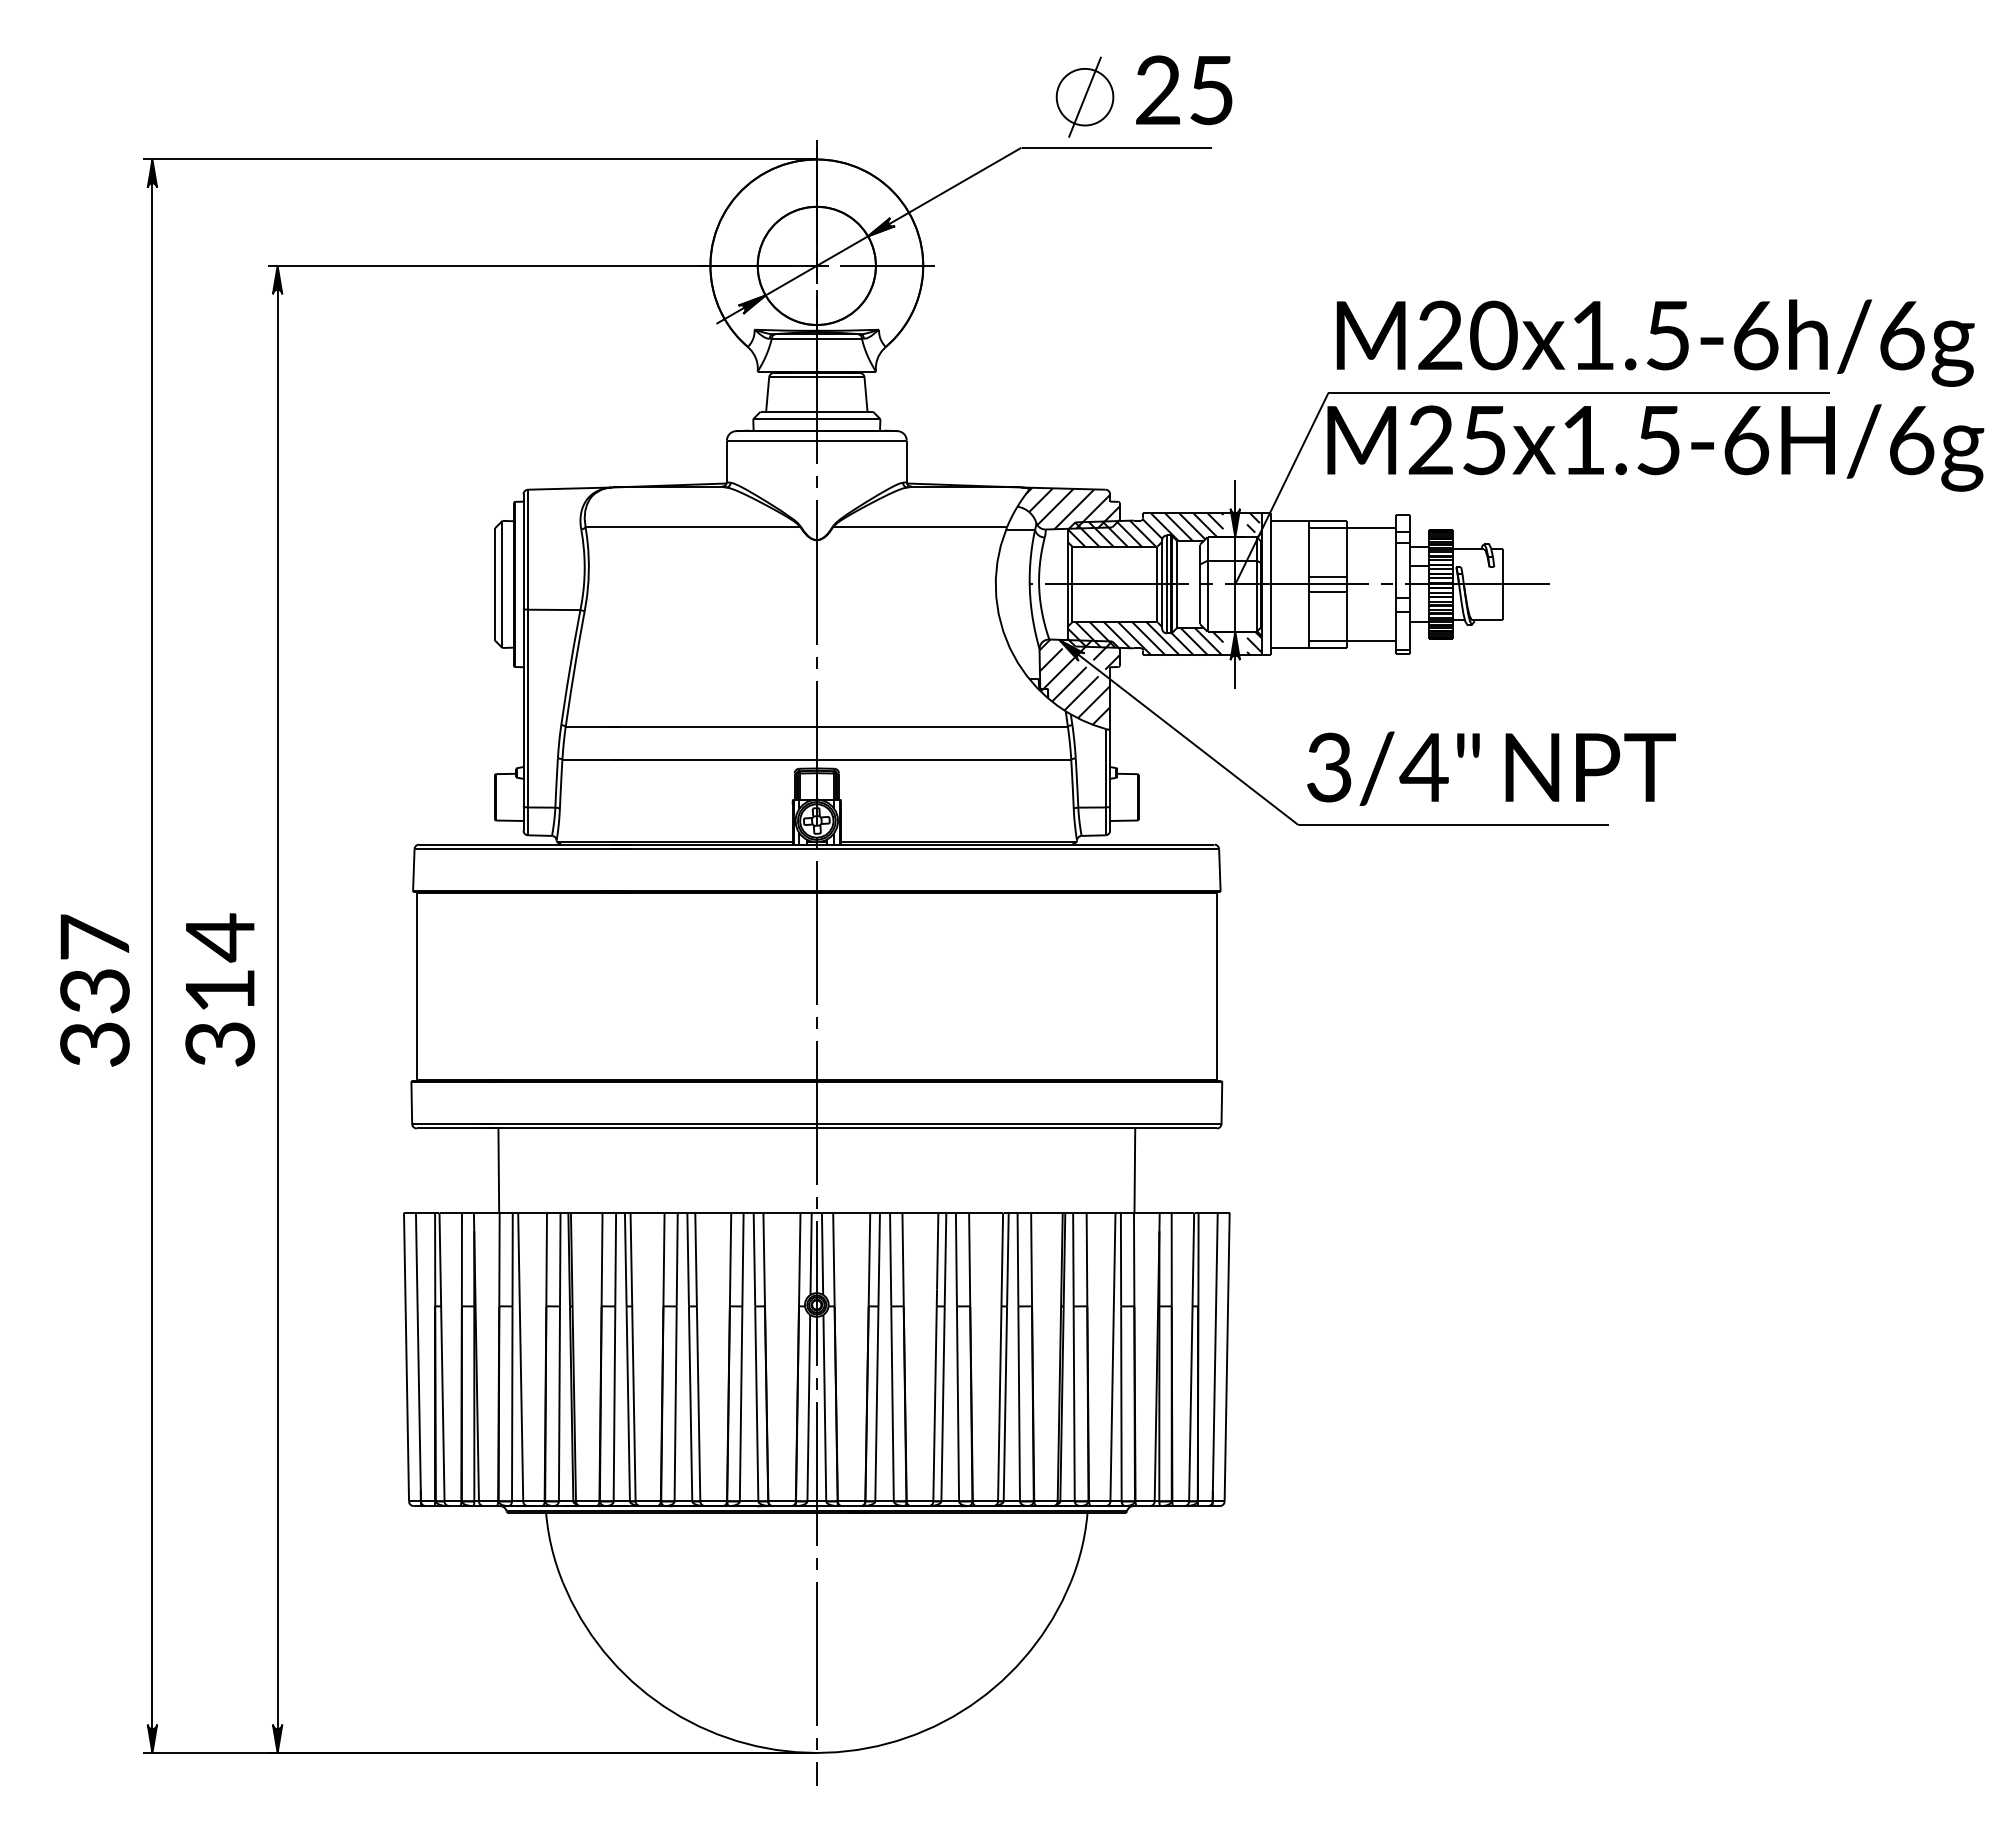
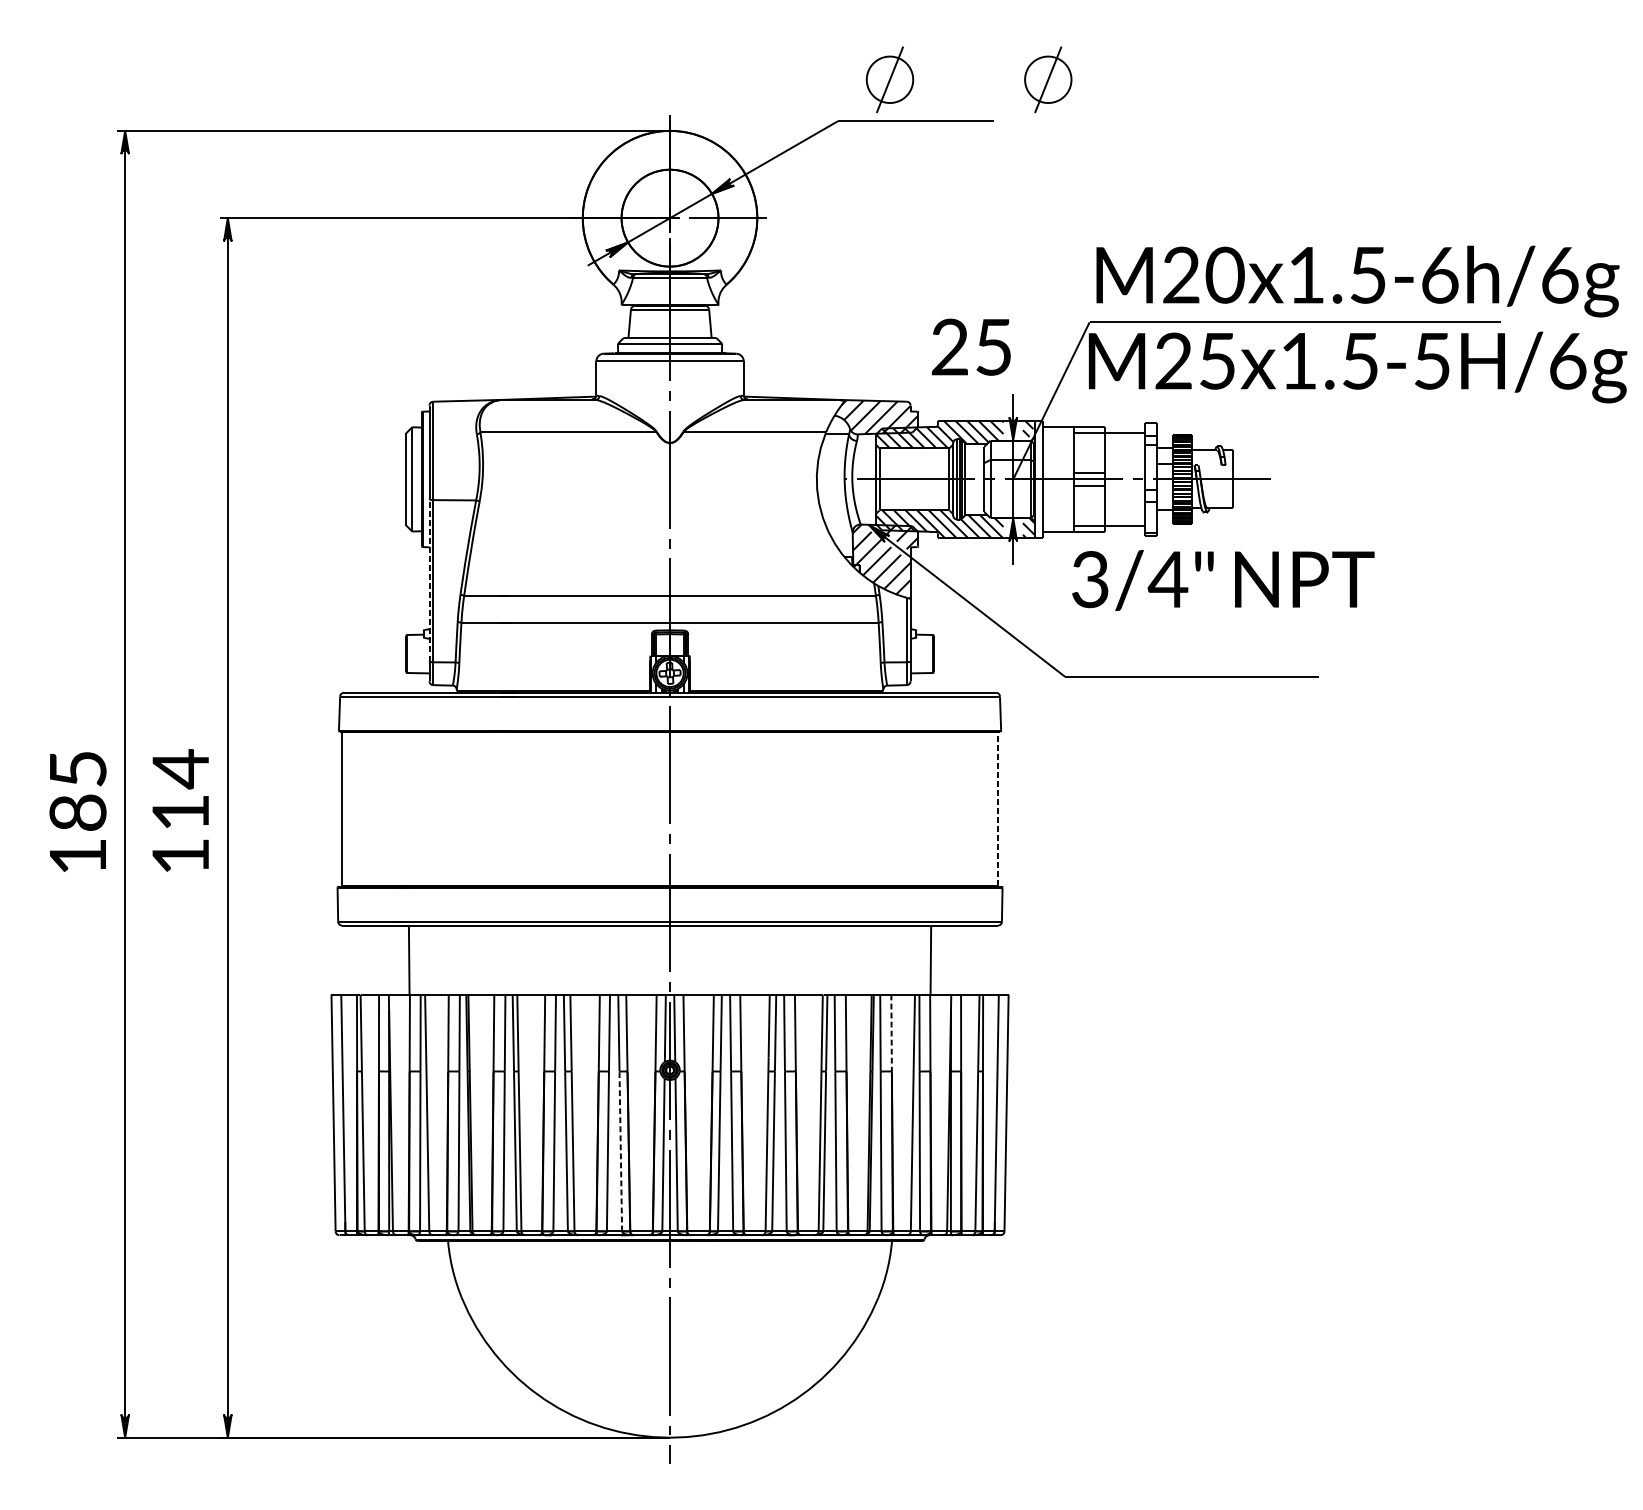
text: (1184, 90) -> (971, 347), moved
part: (1277, 96) -> (1047, 79), added
text: (1746, 440) -> (1432, 361), M25x1.5-6H/6g -> M25x1.5-5H/6g
line: (523, 707) -> (429, 580), solid -> dashed
text: (1491, 768) -> (1223, 580), moved
line: (1216, 986) -> (997, 809), solid -> dashed
text: (94, 990) -> (77, 812), 337 -> 185
text: (220, 1044) -> (181, 856), 314 -> 114
line: (1086, 1259) -> (891, 1033), solid -> dashed
line: (756, 1404) -> (620, 1151), solid -> dashed

